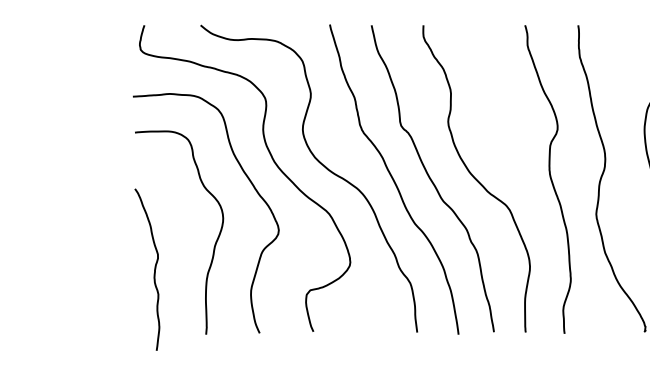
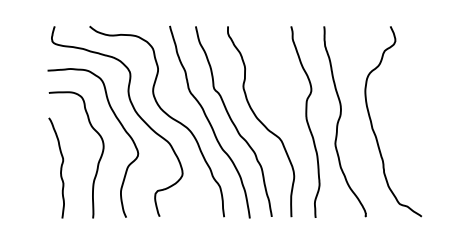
curve: (153, 268) -> (60, 167), moved

